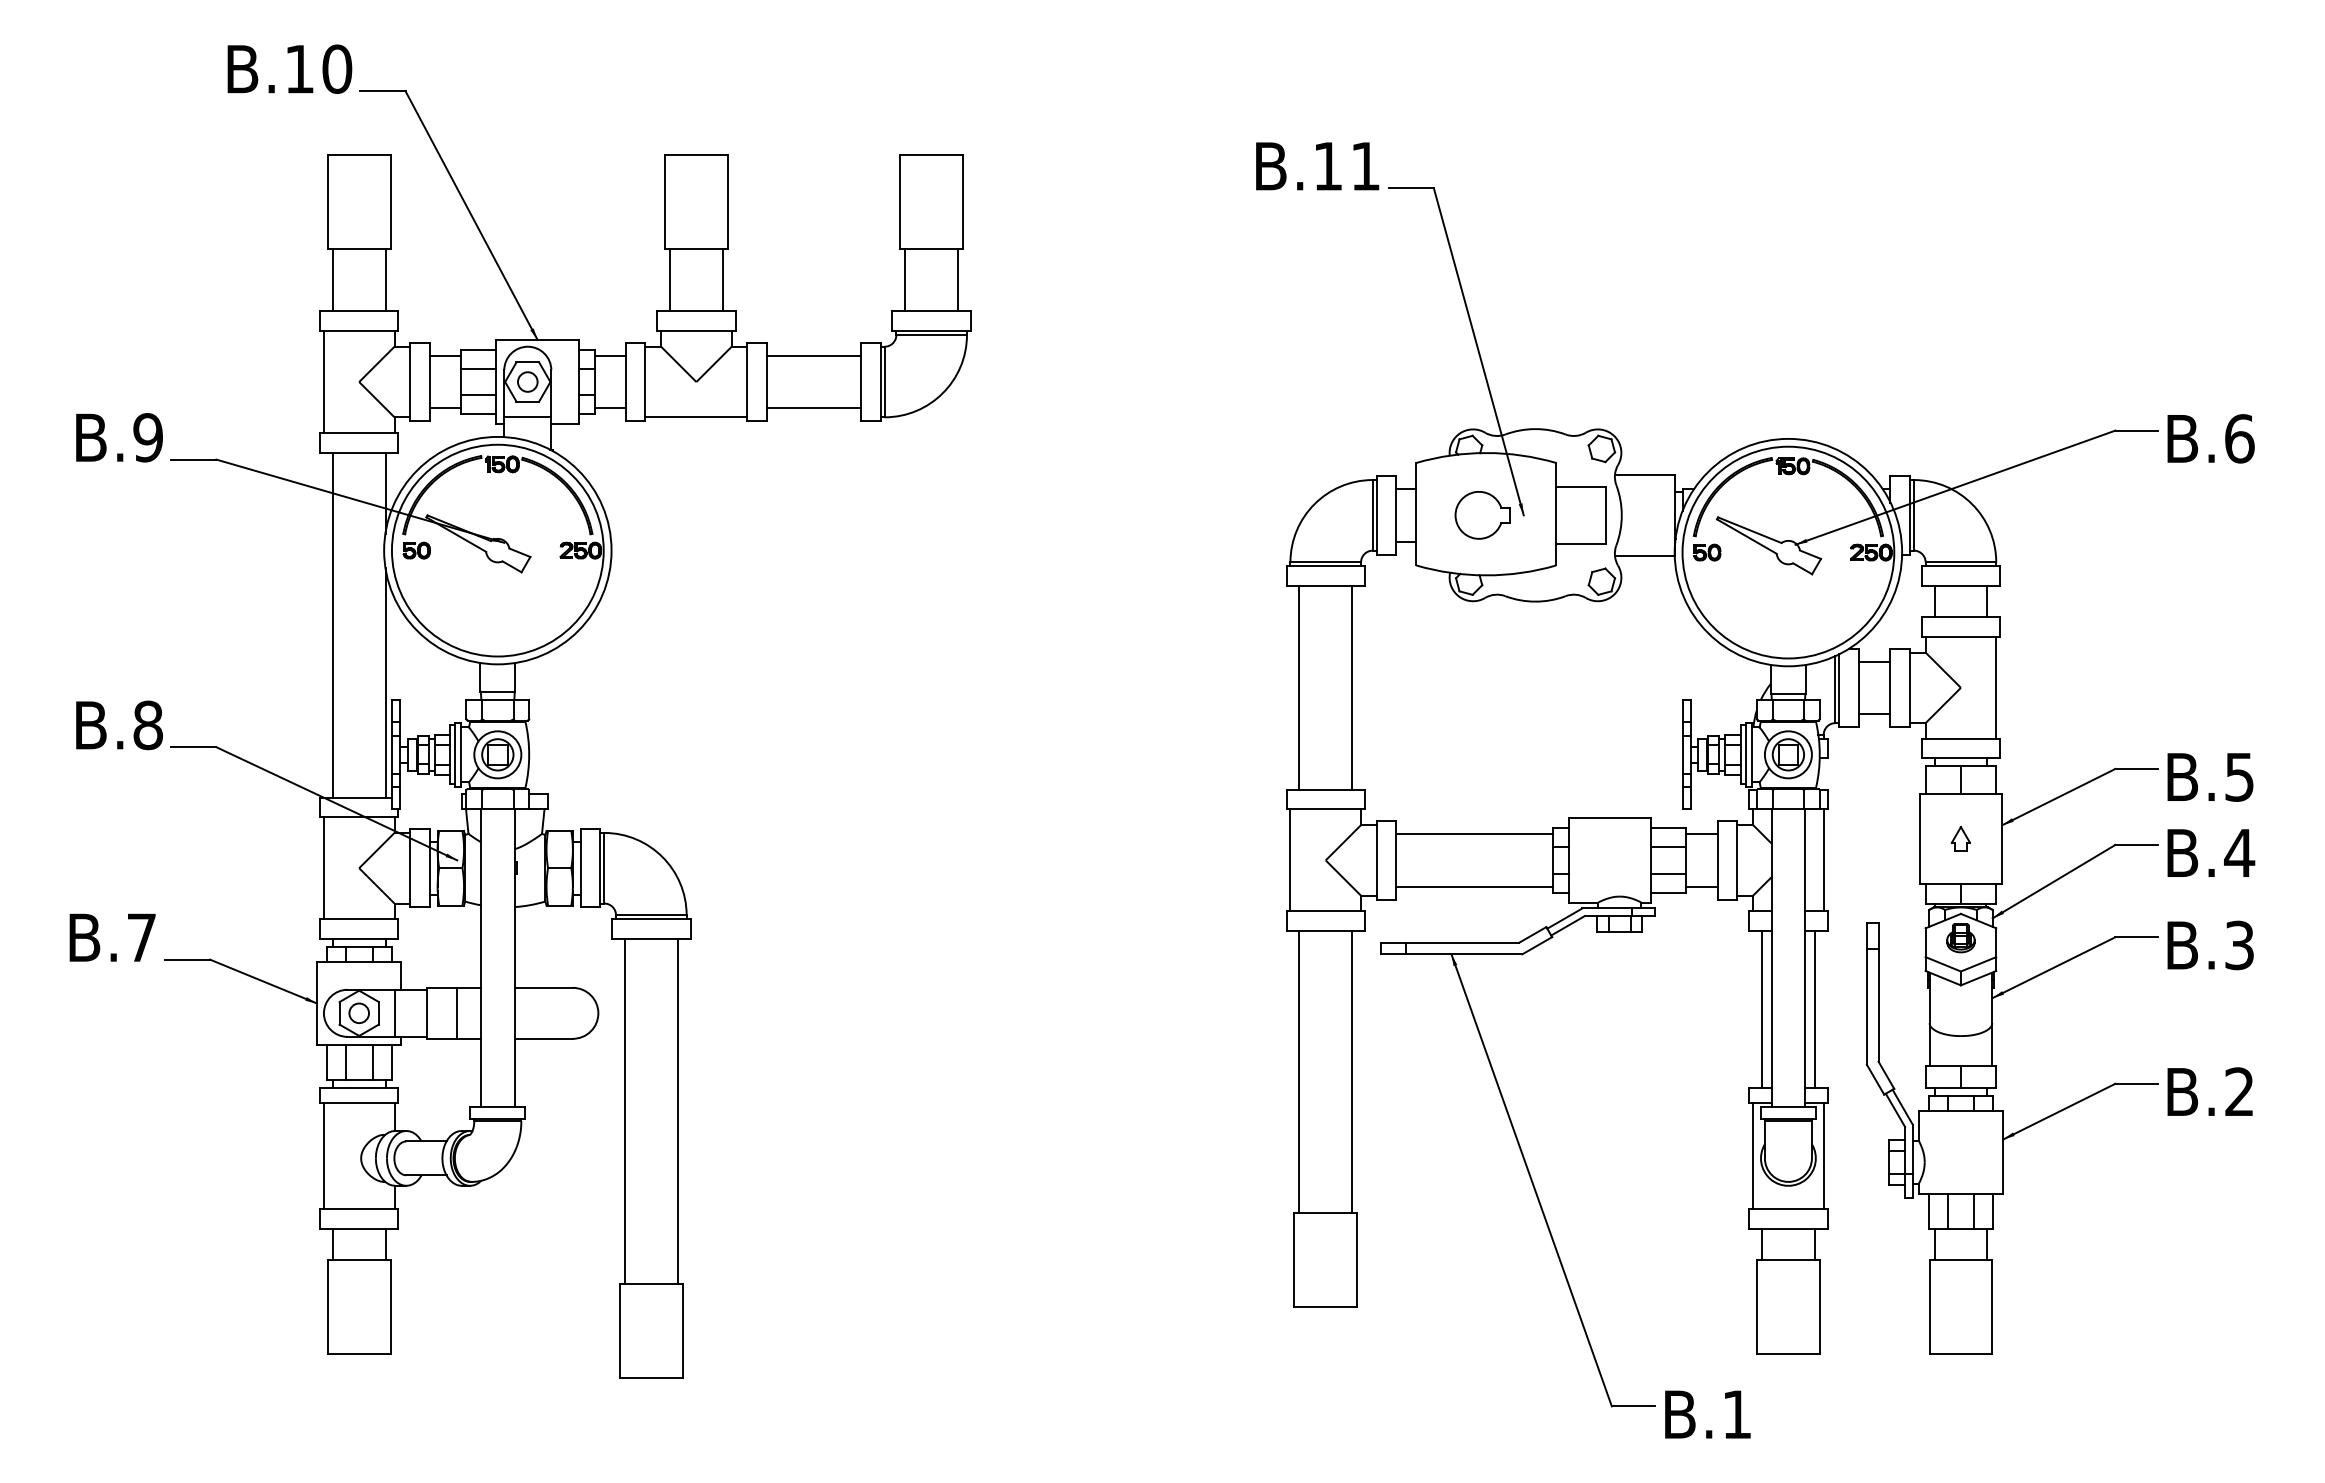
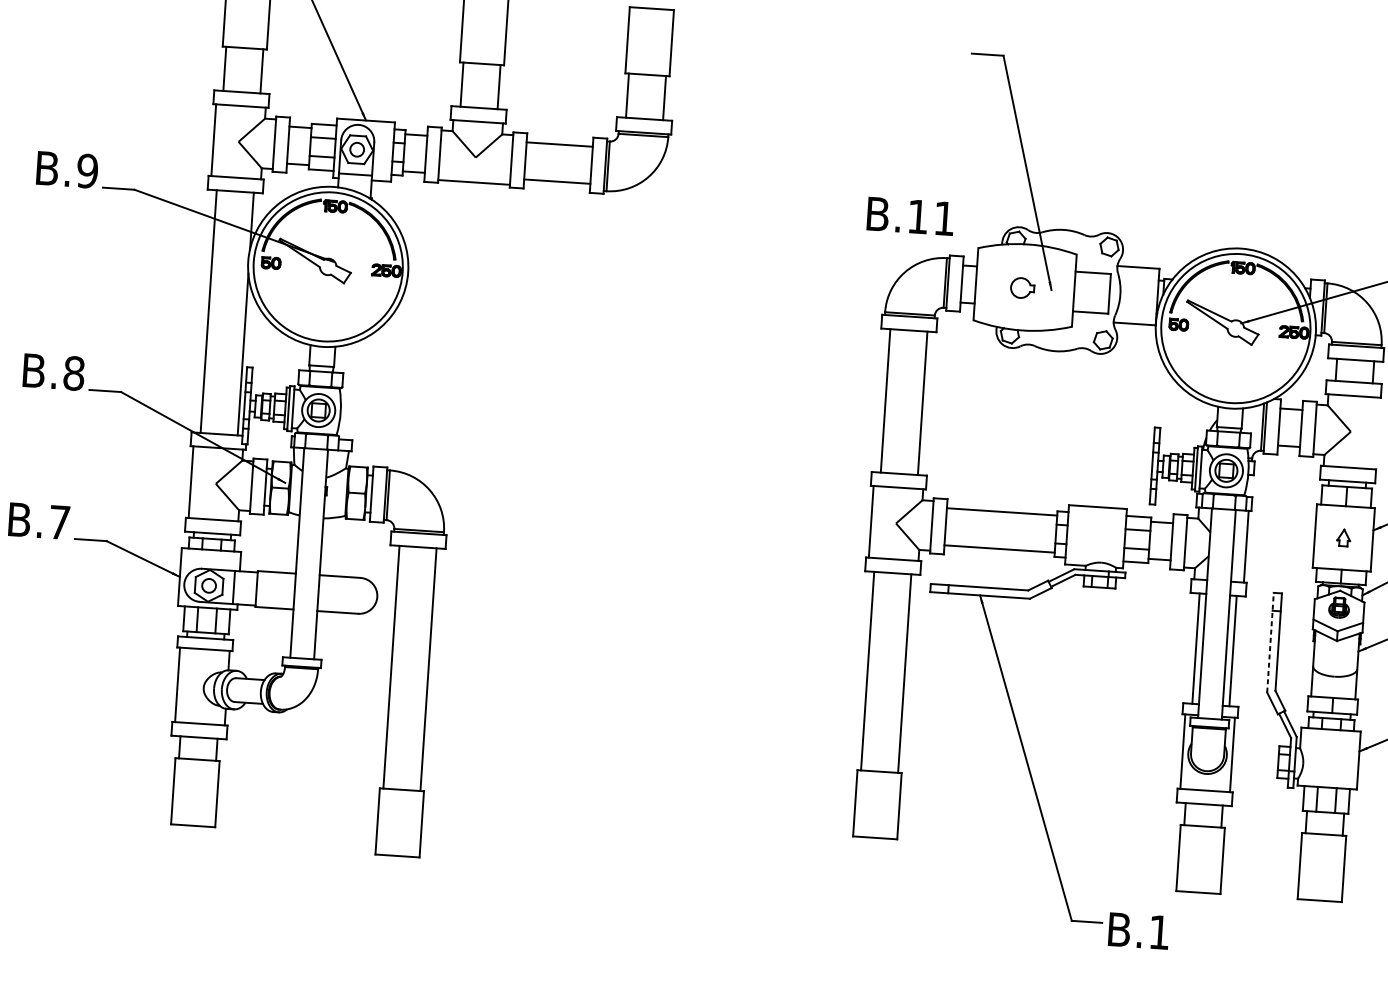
text: (1317, 166) -> (910, 216), moved
part: (1482, 515) -> (1022, 288), size x0.6
line: (1996, 687) -> (1375, 433), removed
line: (1866, 993) -> (1270, 642), solid -> dashed
line: (456, 1012) -> (277, 589), removed

